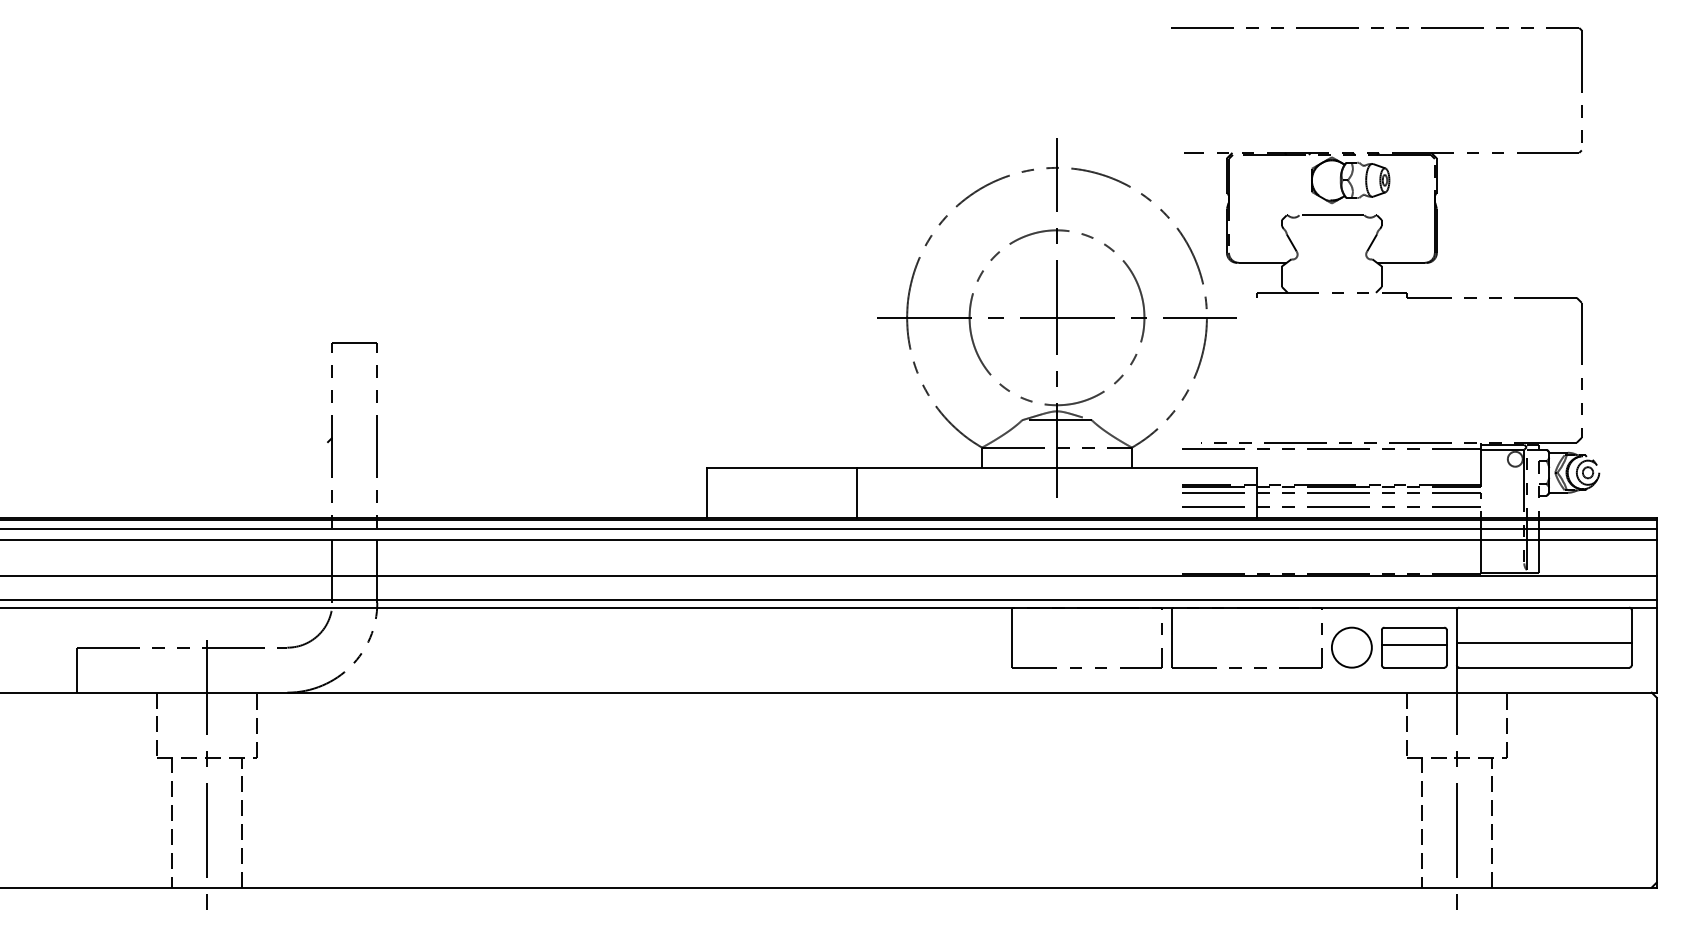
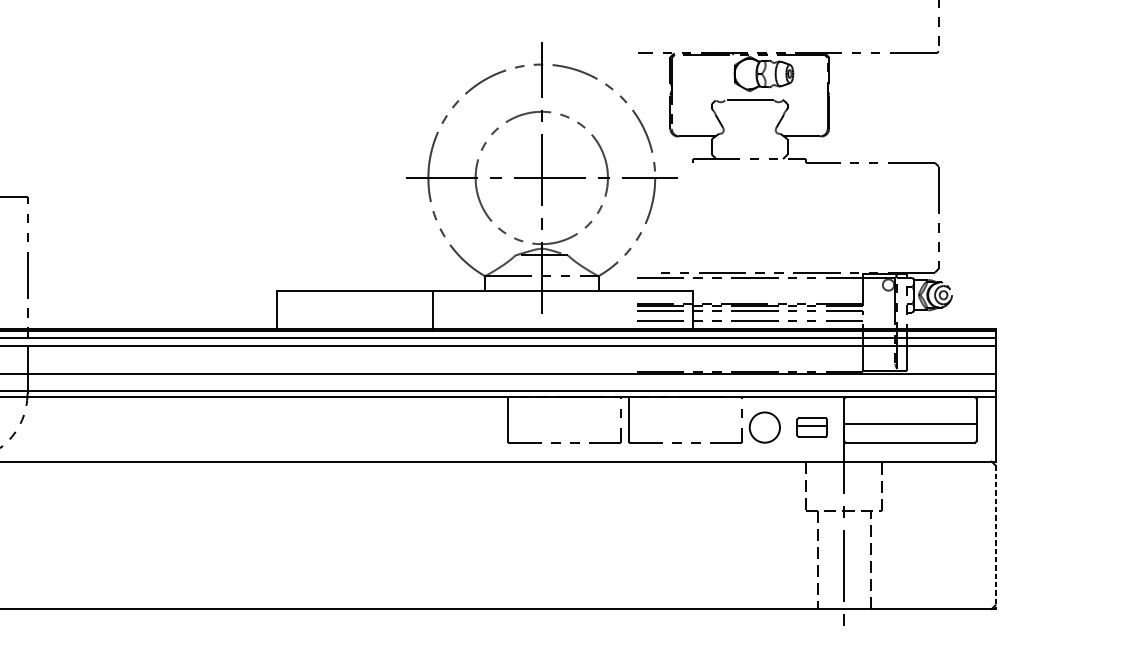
line: (857, 492) -> (433, 310), moved
part: (1414, 647) -> (812, 427), size x0.6
line: (1656, 792) -> (995, 537), solid -> dashed

